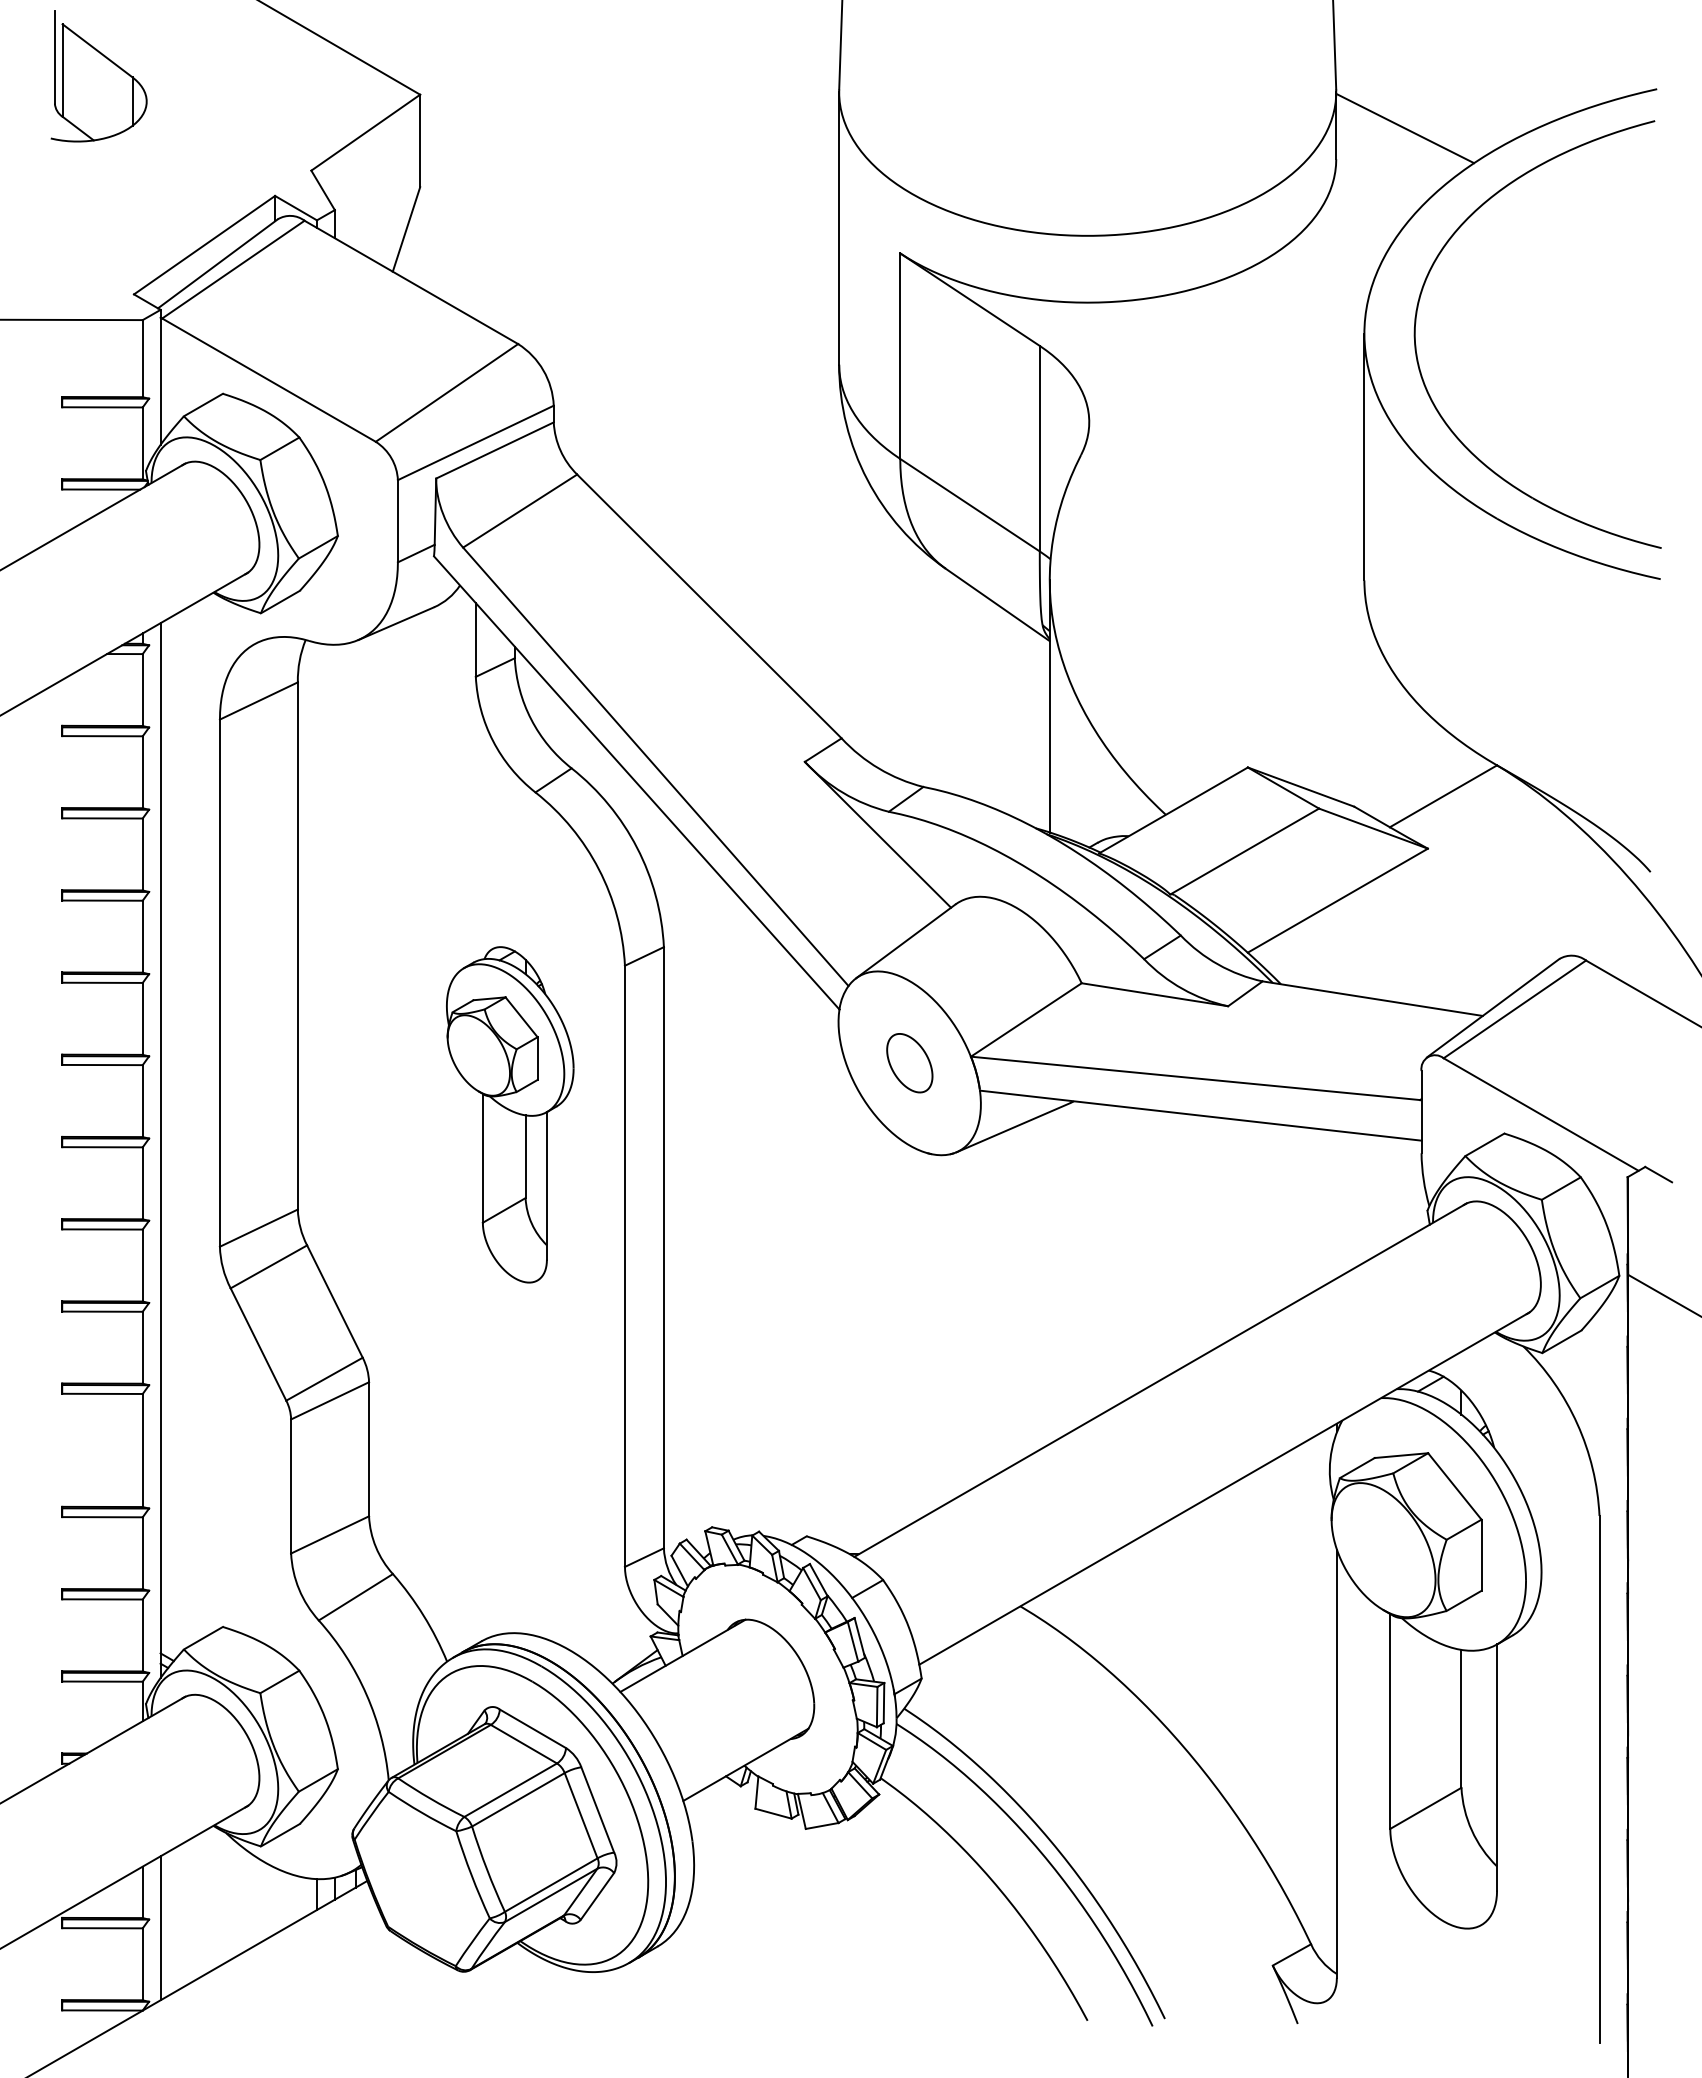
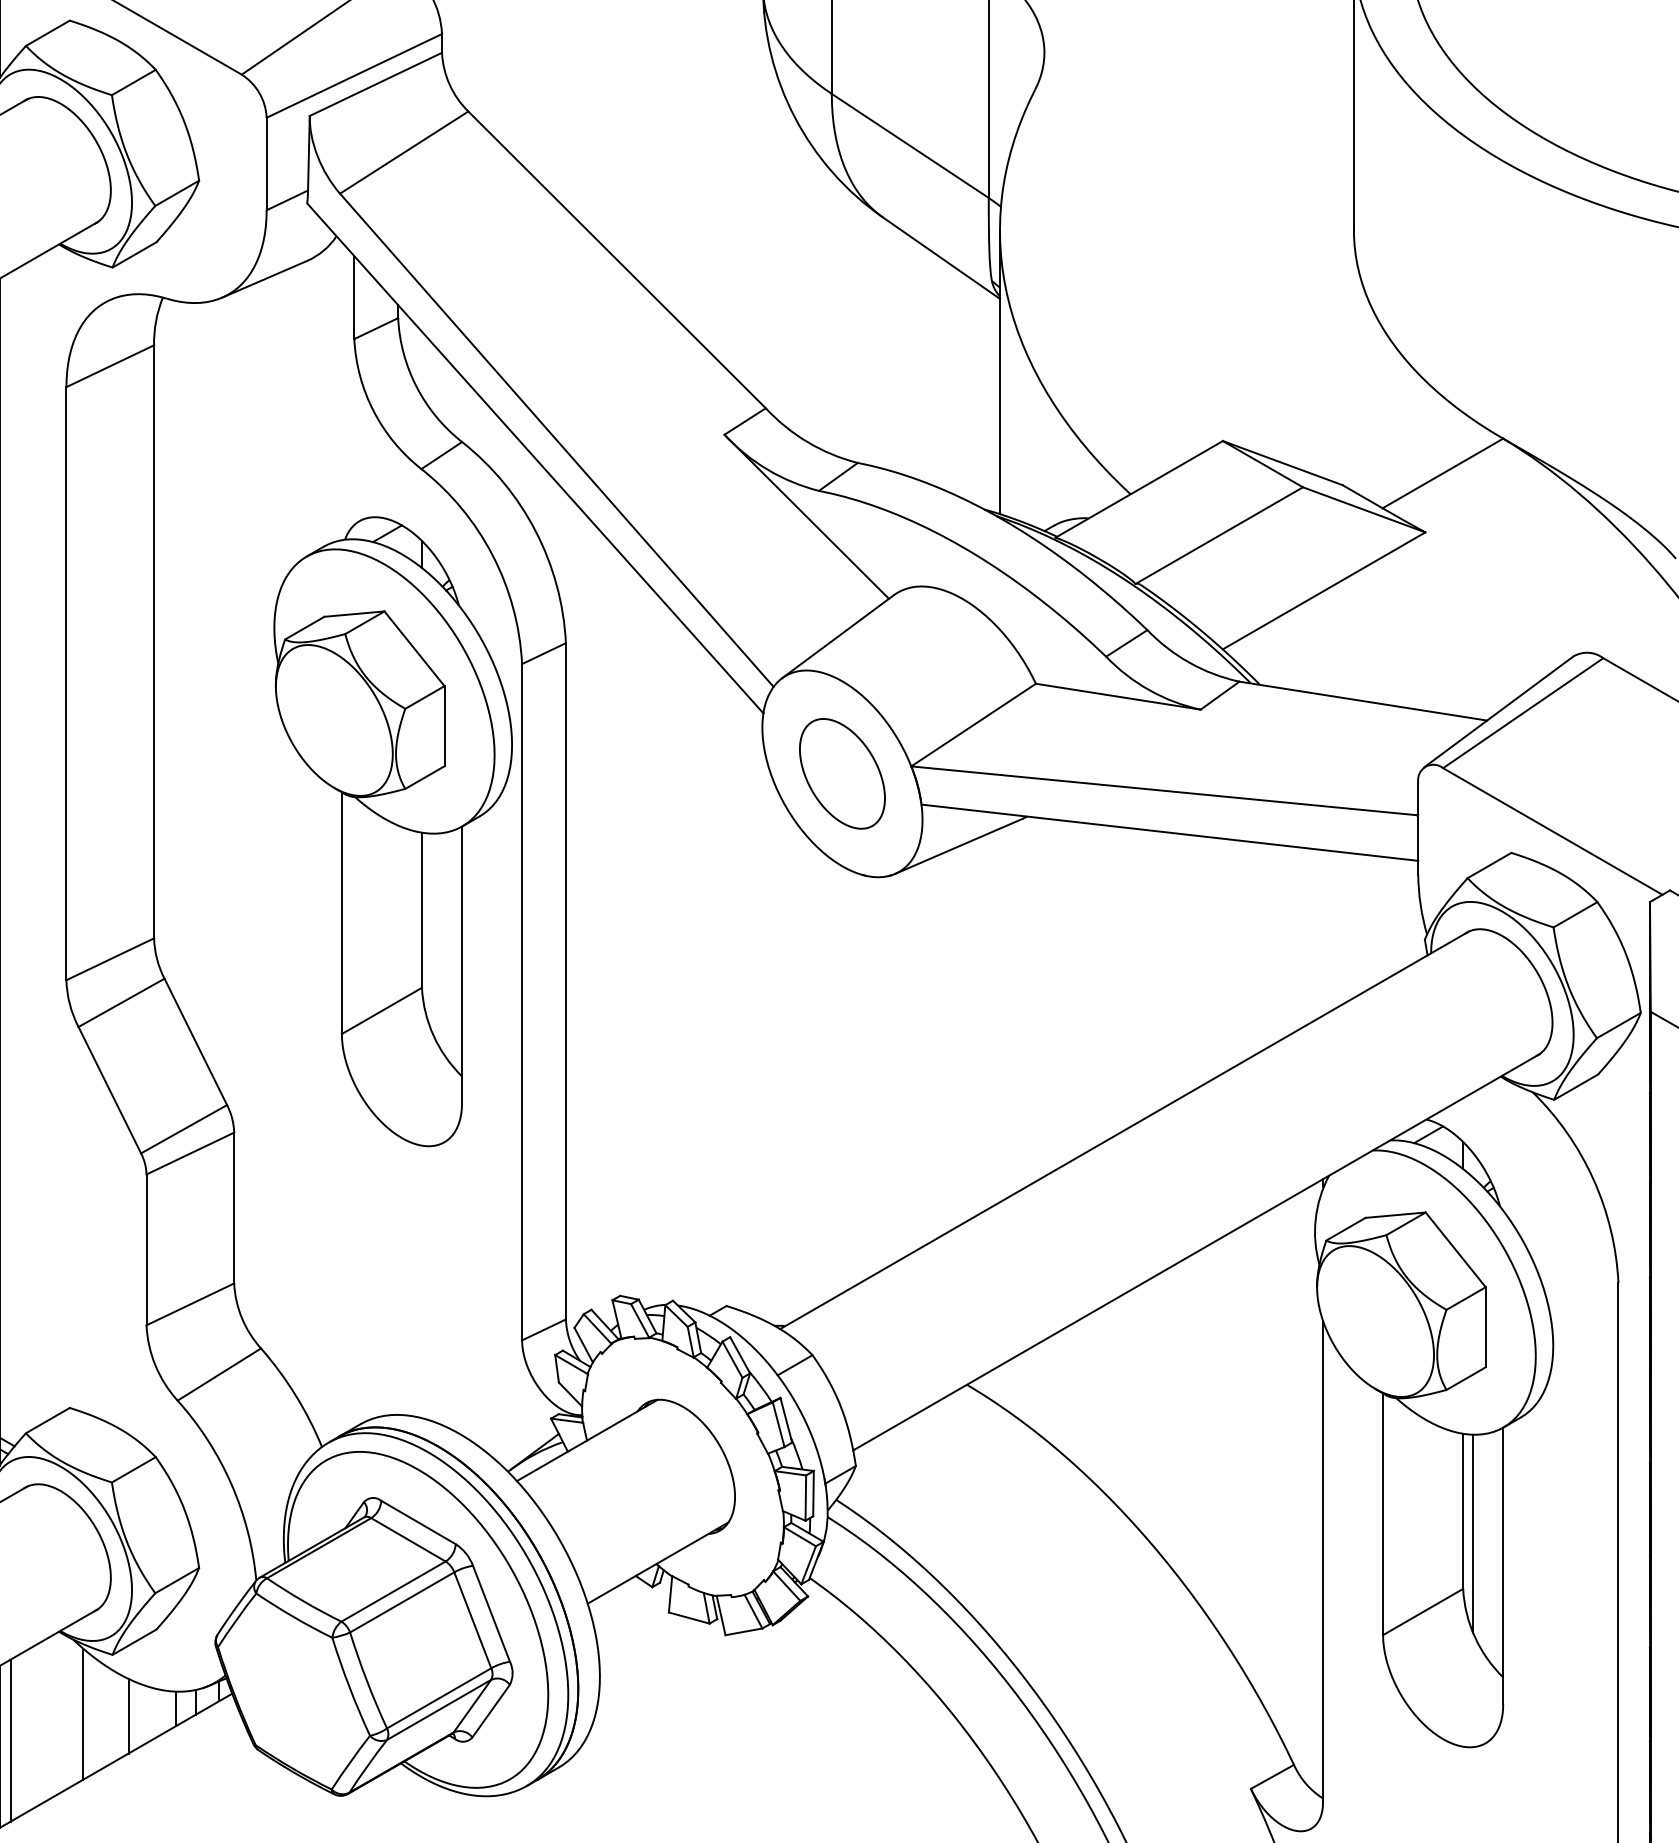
part: (909, 1062) -> (842, 772), size x1.67
part: (509, 1114) -> (392, 831), size x1.67
line: (1470, 1738) -> (1473, 1533), added
line: (234, 1898) -> (82, 1713), added
line: (275, 1900) -> (128, 1715), added
line: (170, 1922) -> (10, 1740), added

